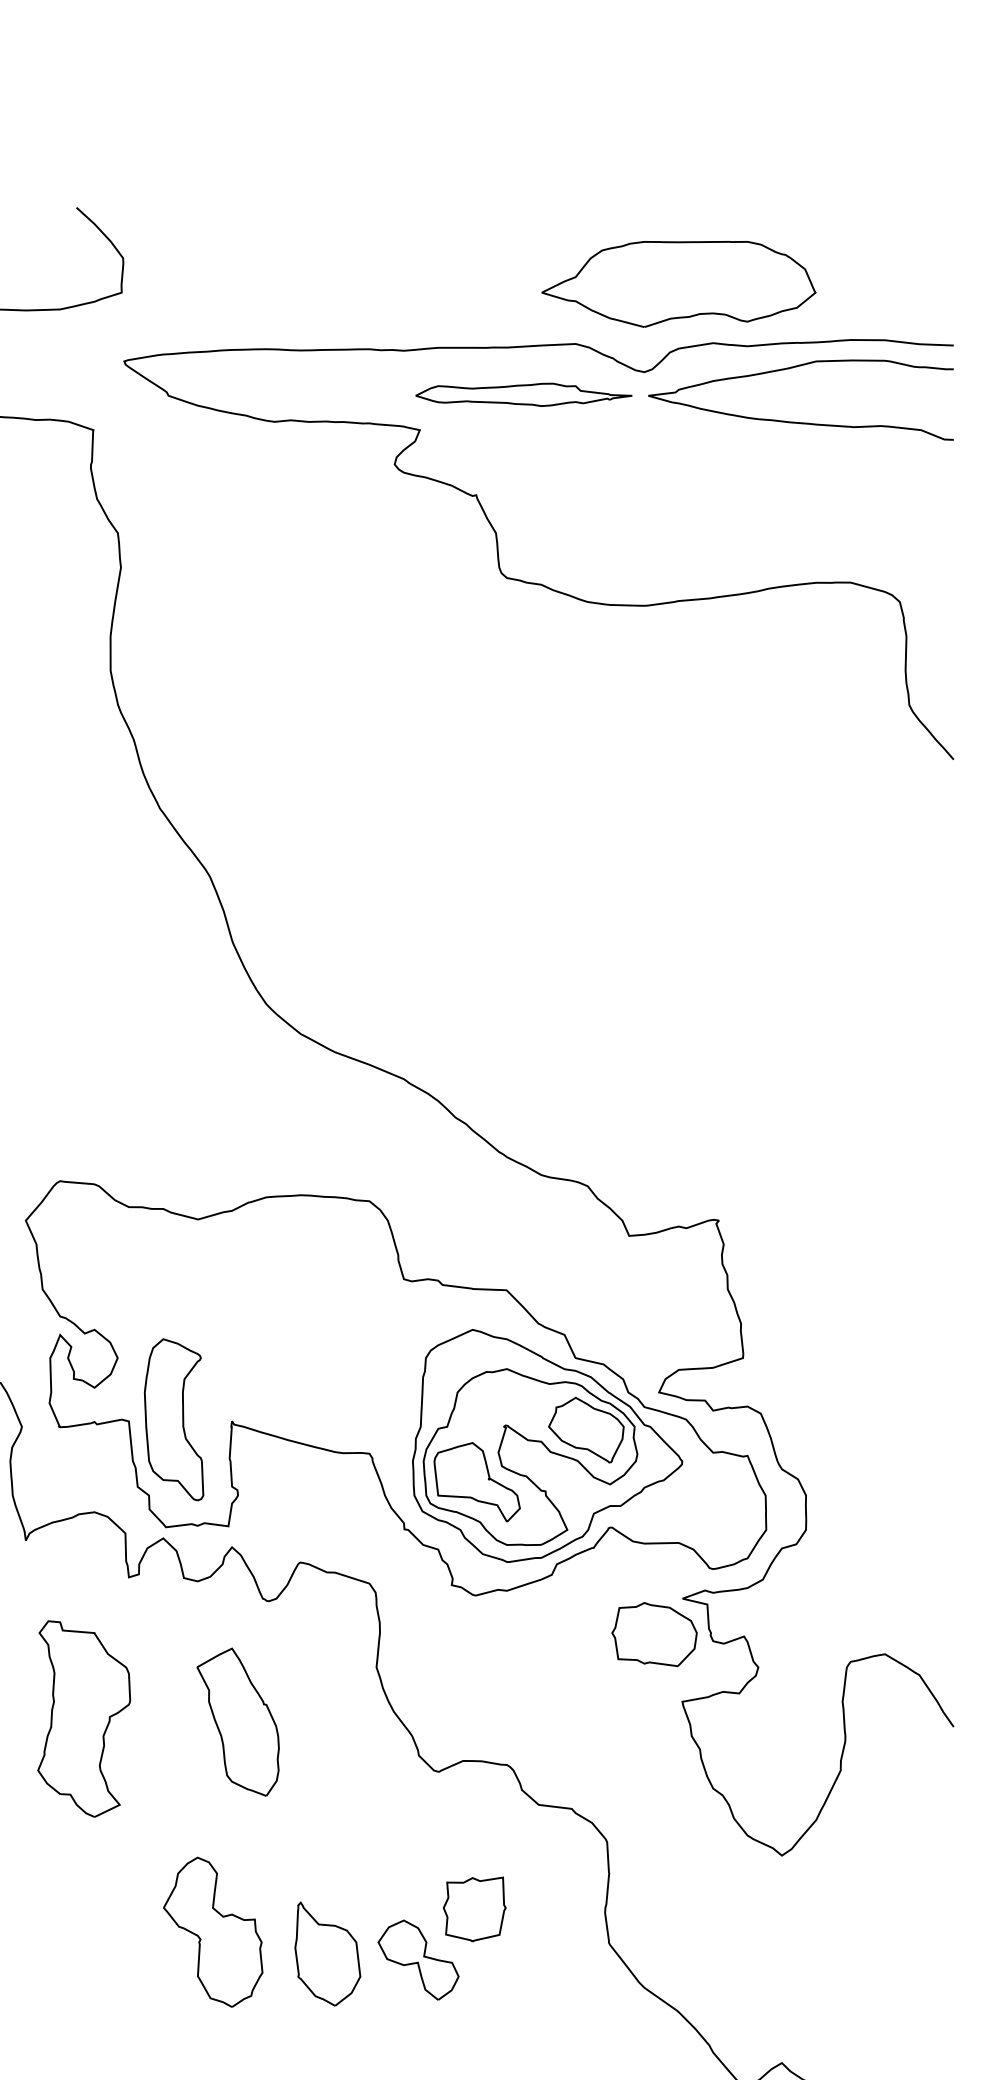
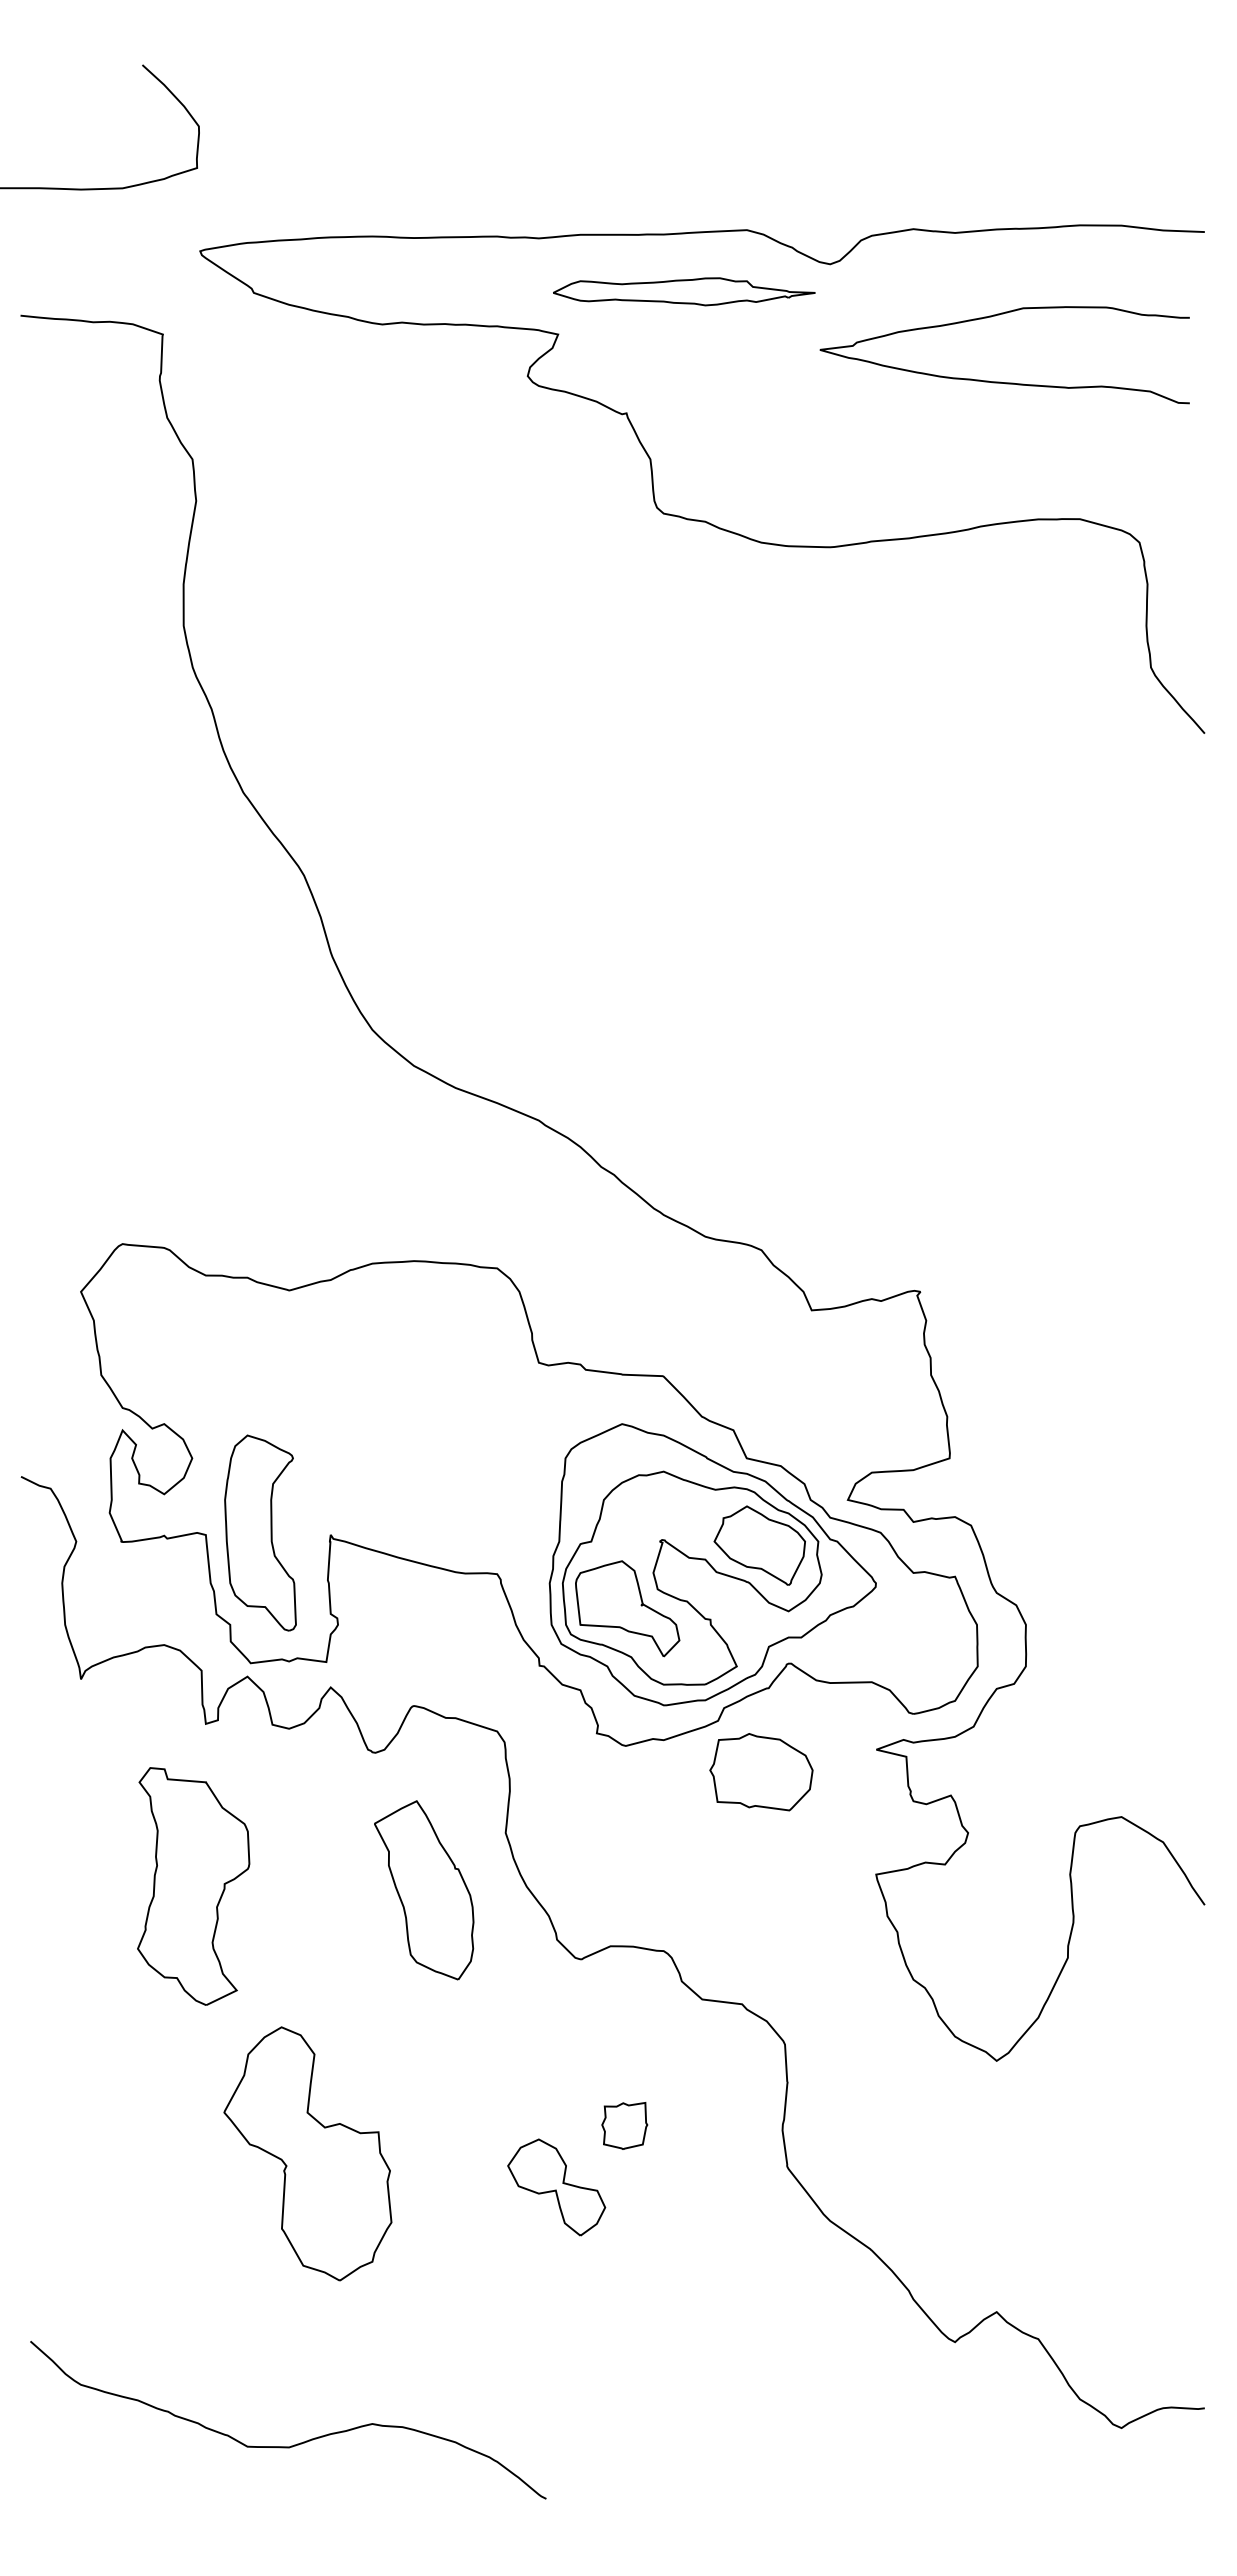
part: (678, 283) -> (871, 157), removed
curve: (797, 421) -> (1000, 381), moved
part: (654, 1634) -> (761, 1772), moved
part: (84, 1719) -> (193, 1886), moved
part: (238, 1722) -> (424, 1890), moved
part: (474, 1908) -> (624, 2125), size x0.6
part: (212, 1932) -> (307, 2153), size x1.4
part: (327, 1953) -> (446, 2179), removed

